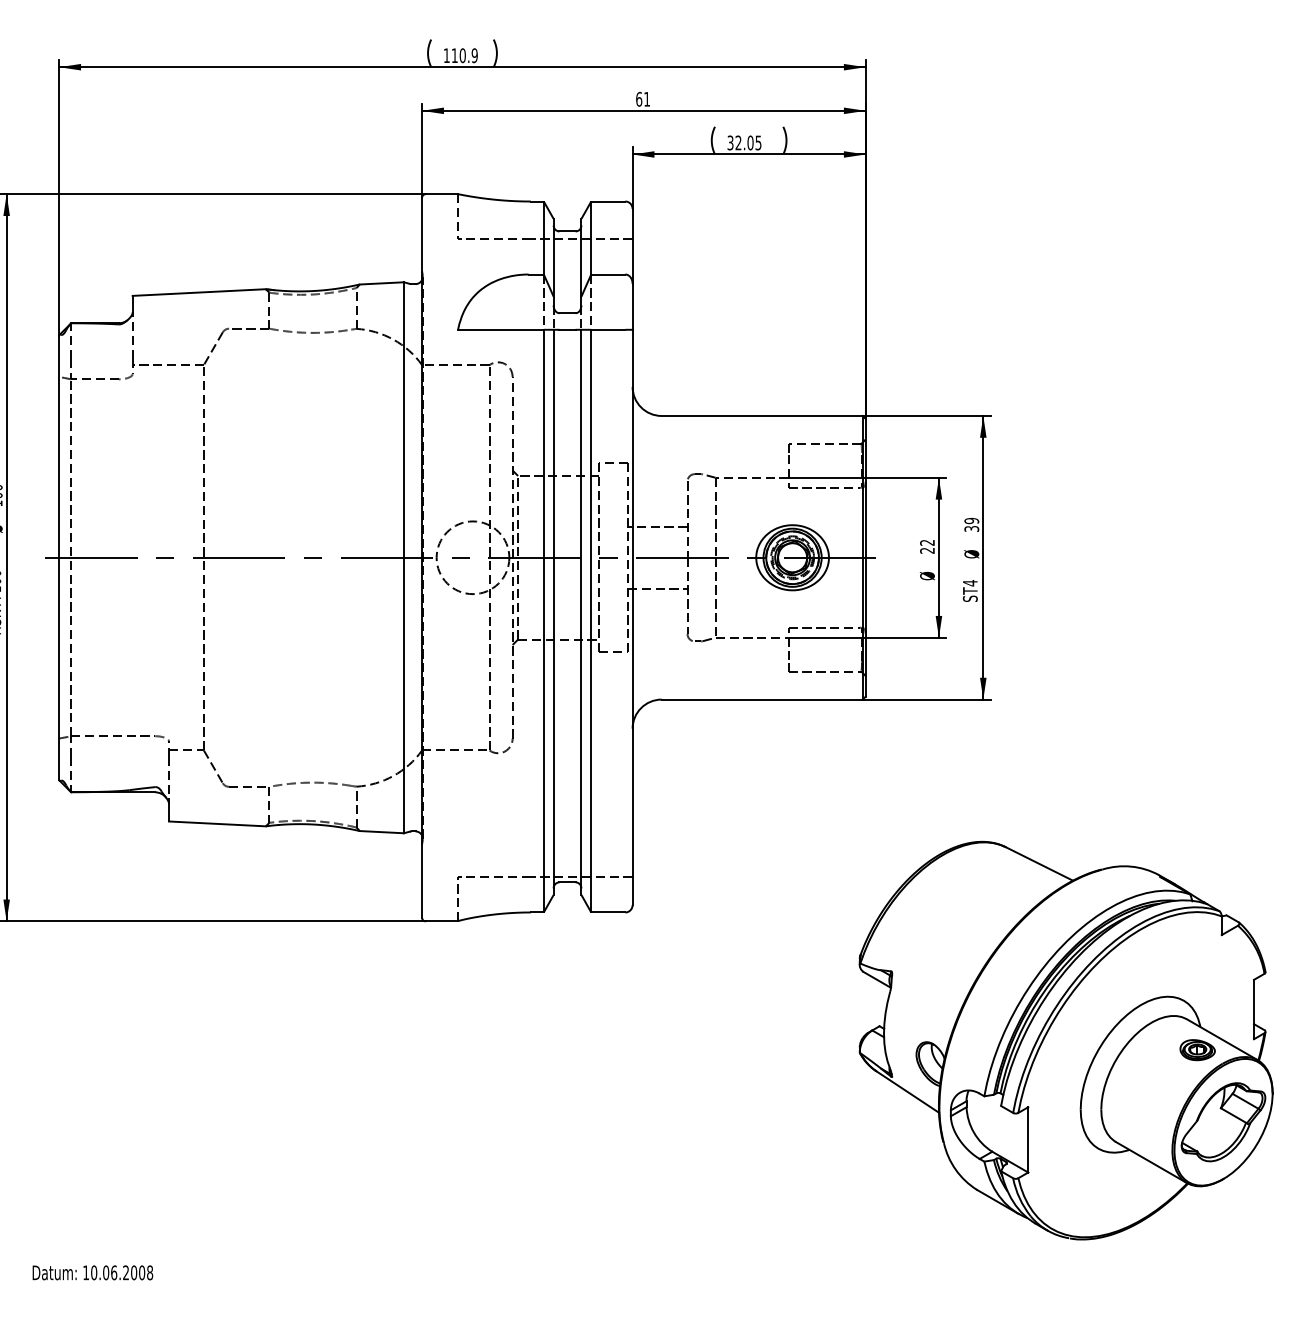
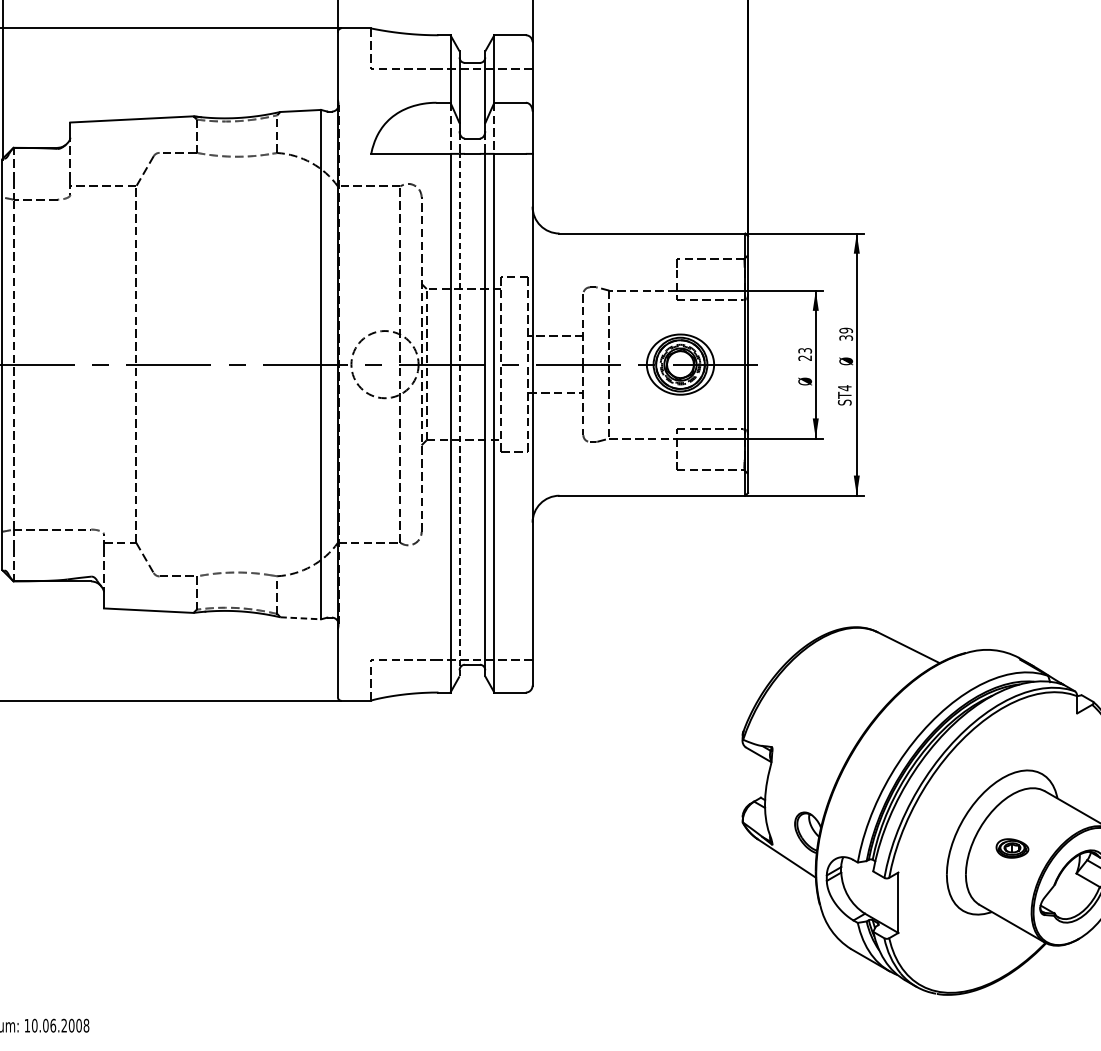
text: (927, 542) -> (805, 350), 22 -> 23
line: (553, 612) -> (459, 415), solid -> dashed
line: (382, 832) -> (301, 618), solid -> dashed
part: (1197, 1050) -> (1012, 848), moved

